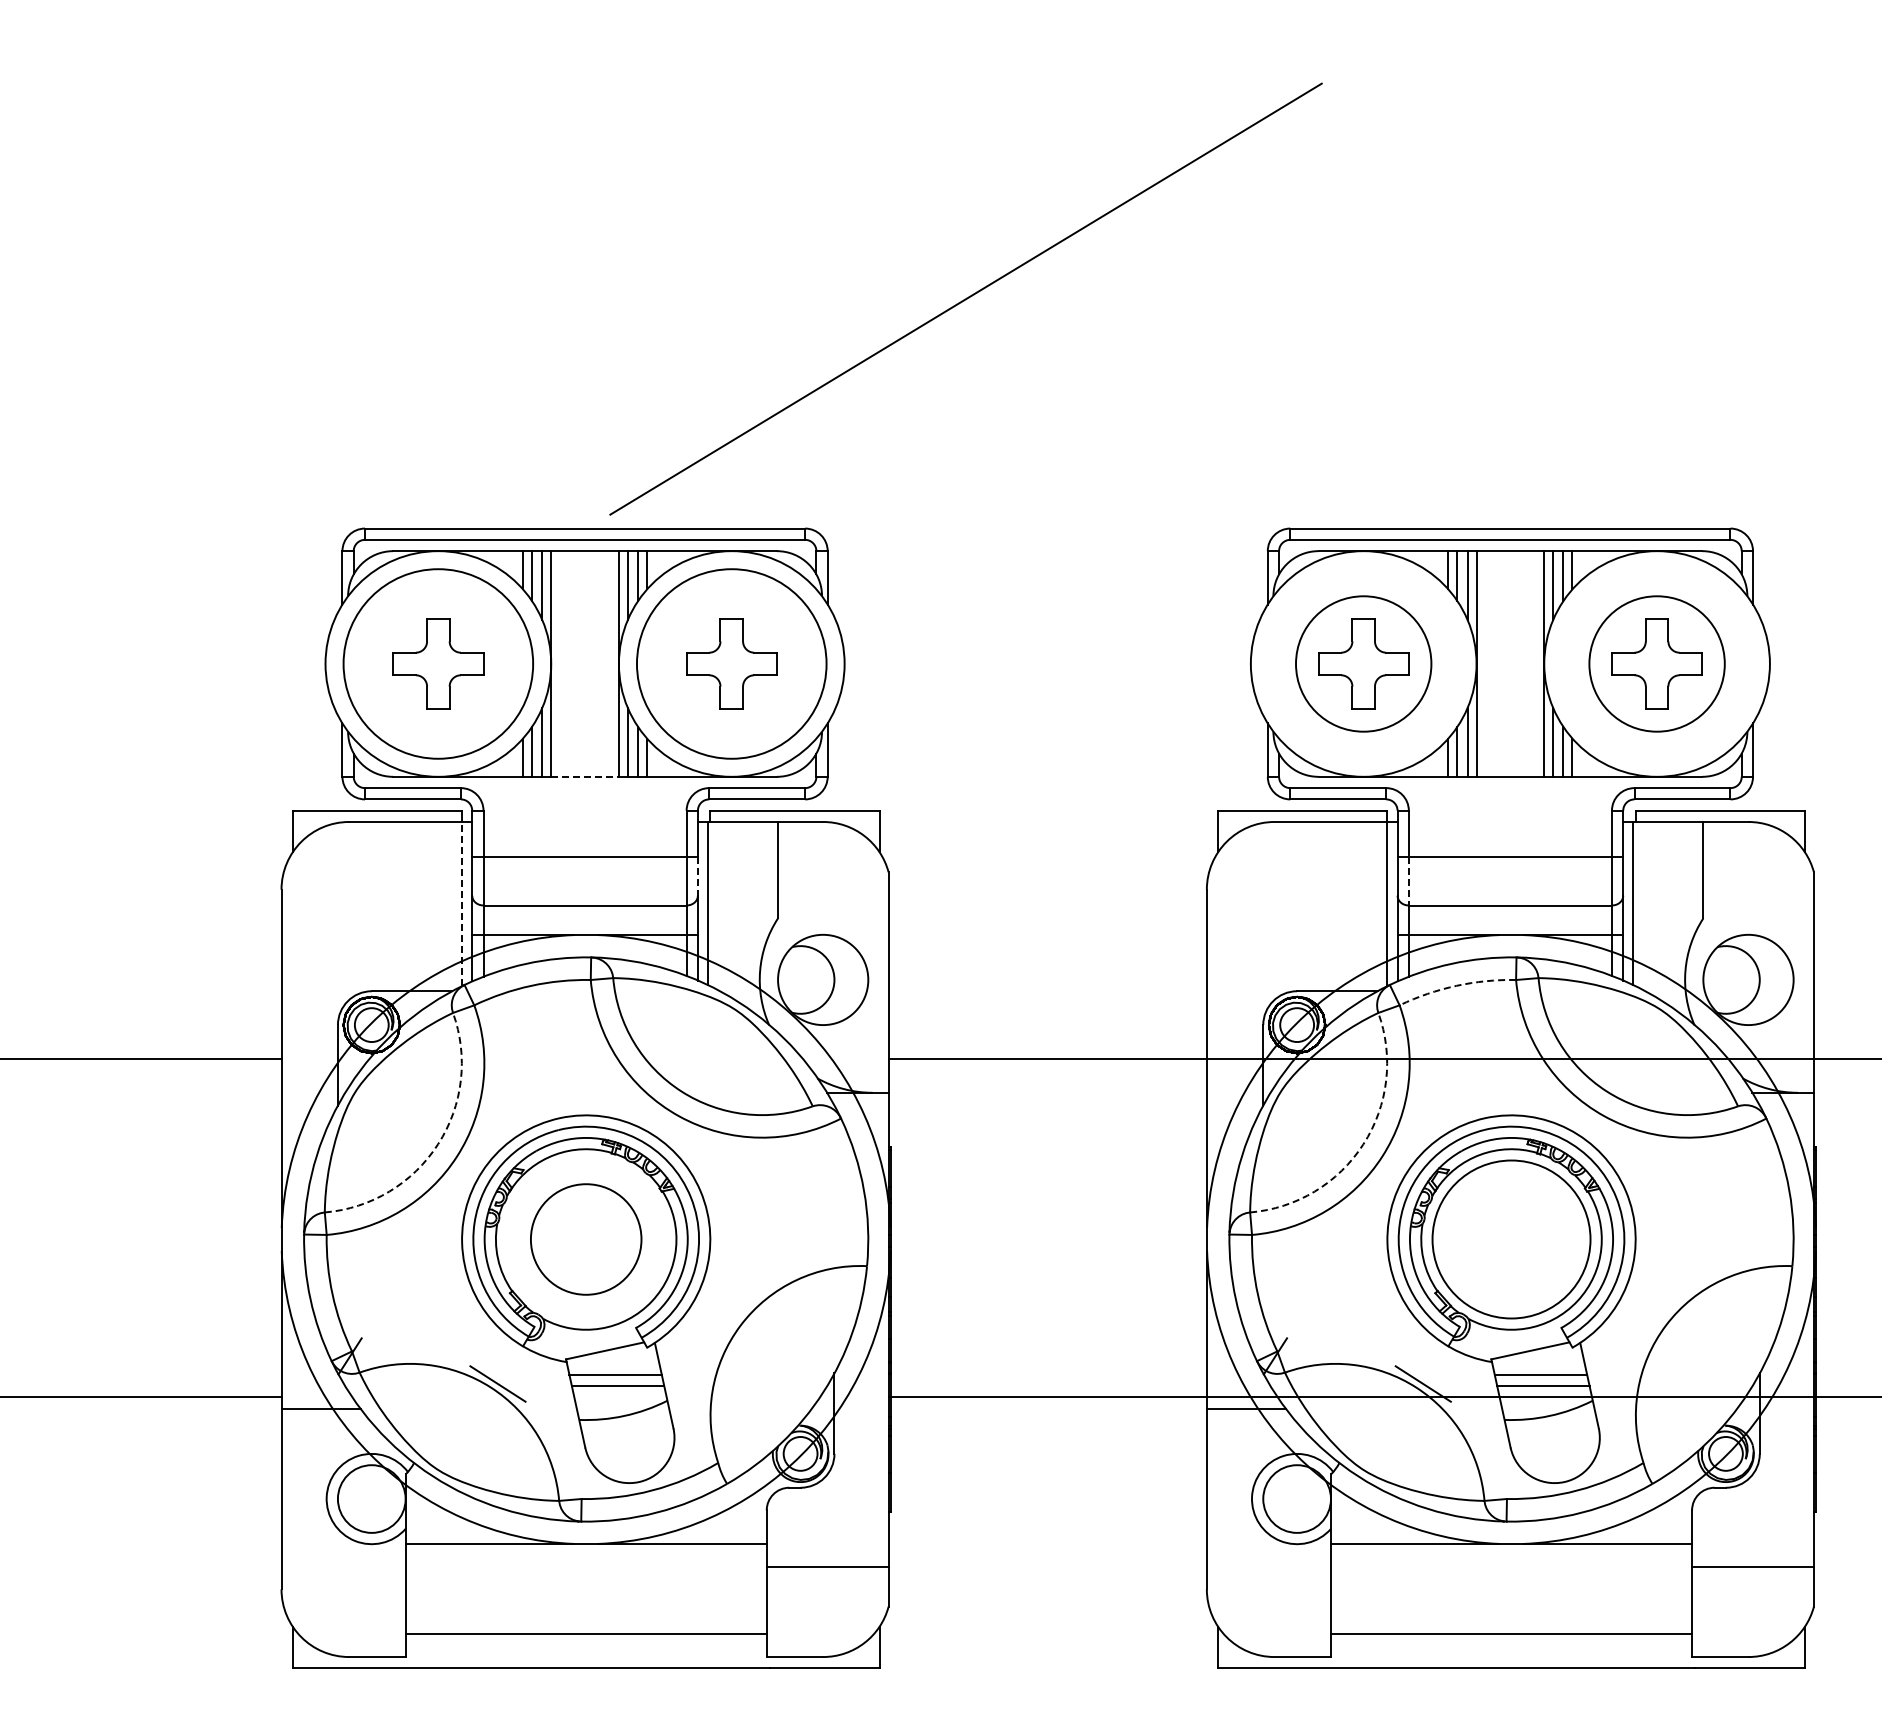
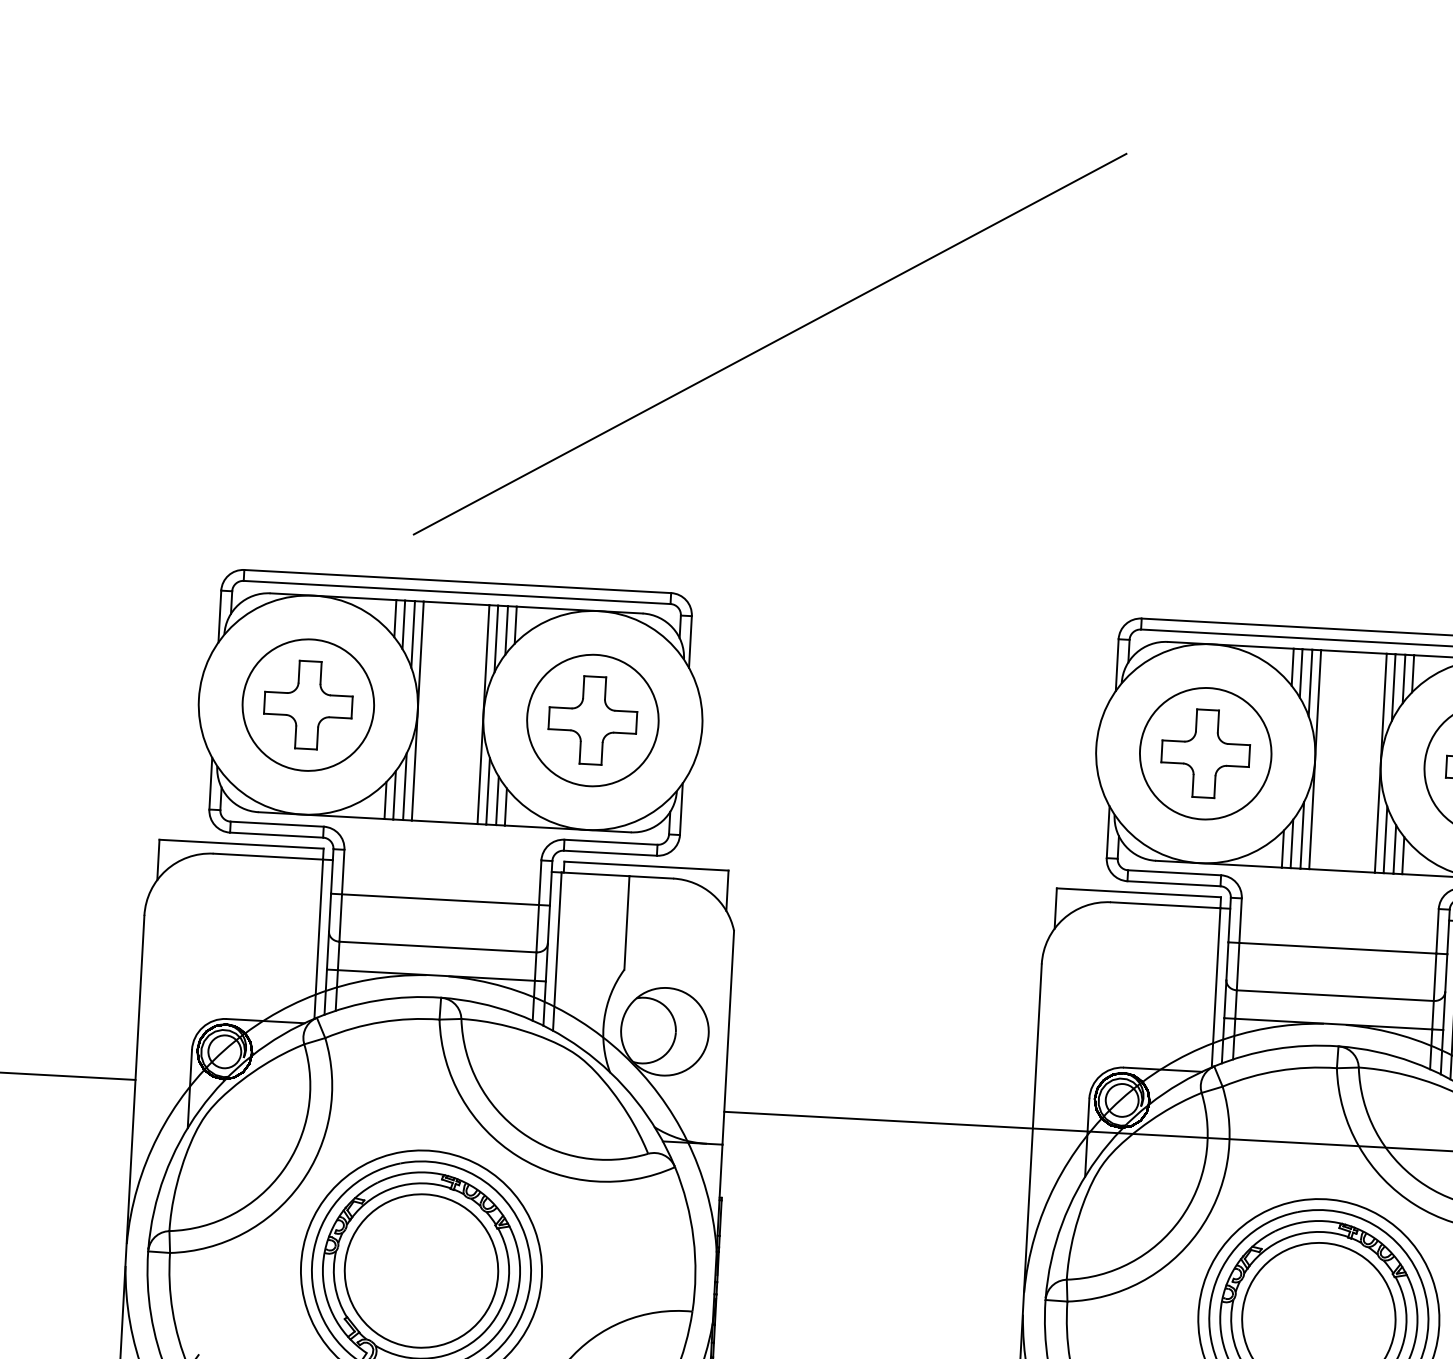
line: (965, 298) -> (769, 343), moved
circle: (438, 663) -> (308, 704), size x0.71
circle: (731, 663) -> (592, 720), size x0.71
line: (585, 776) -> (445, 821), dashed -> solid
line: (697, 876) -> (548, 924), dashed -> solid
line: (1408, 881) -> (1237, 967), dashed -> solid
line: (462, 903) -> (319, 938), dashed -> solid
arc: (1456, 985) -> (1278, 1070), dashed -> solid
arc: (438, 1144) -> (283, 1171), dashed -> solid
arc: (1363, 1144) -> (1180, 1219), dashed -> solid
circle: (586, 1239) -> (421, 1271), size x1.43

